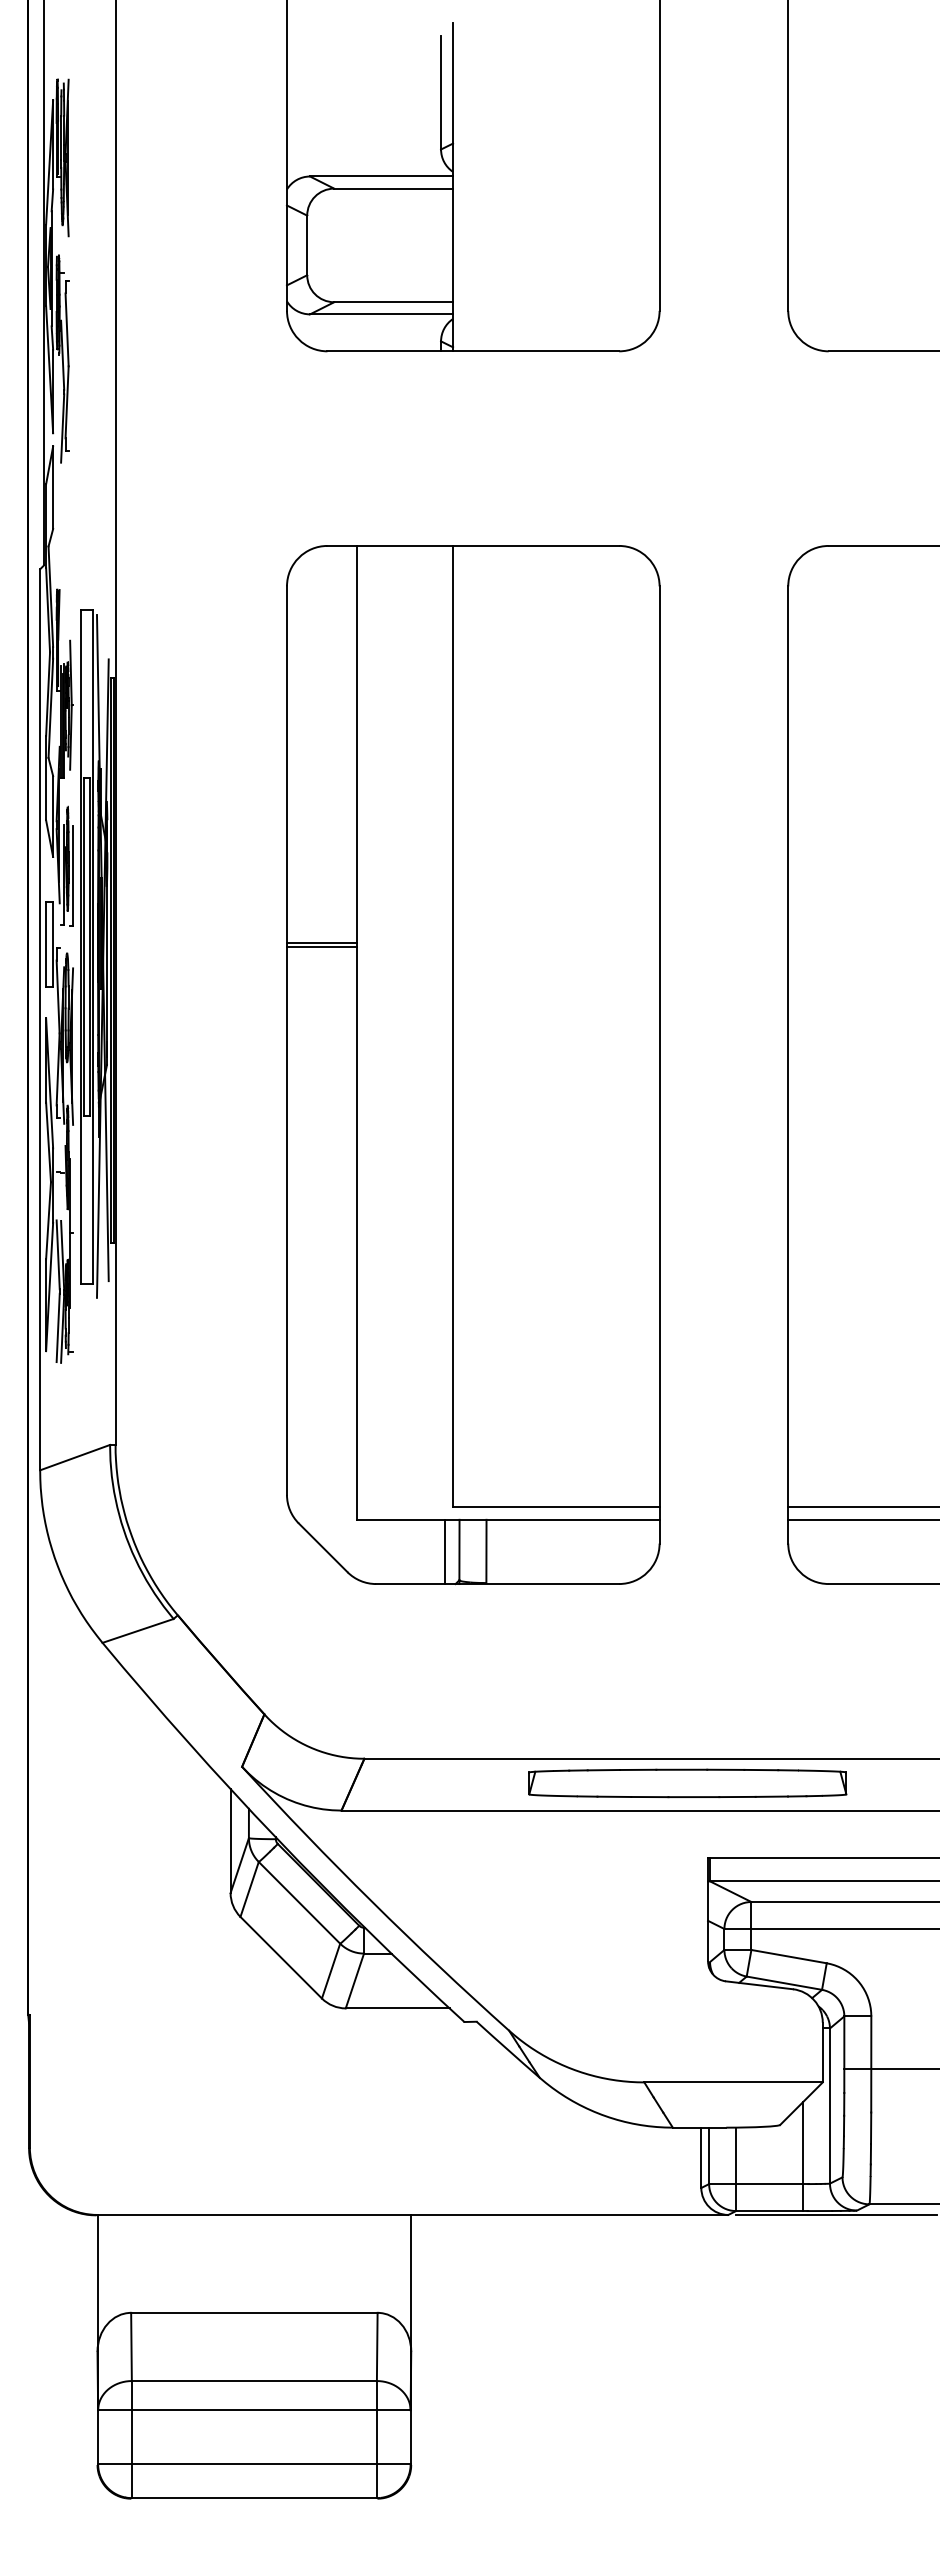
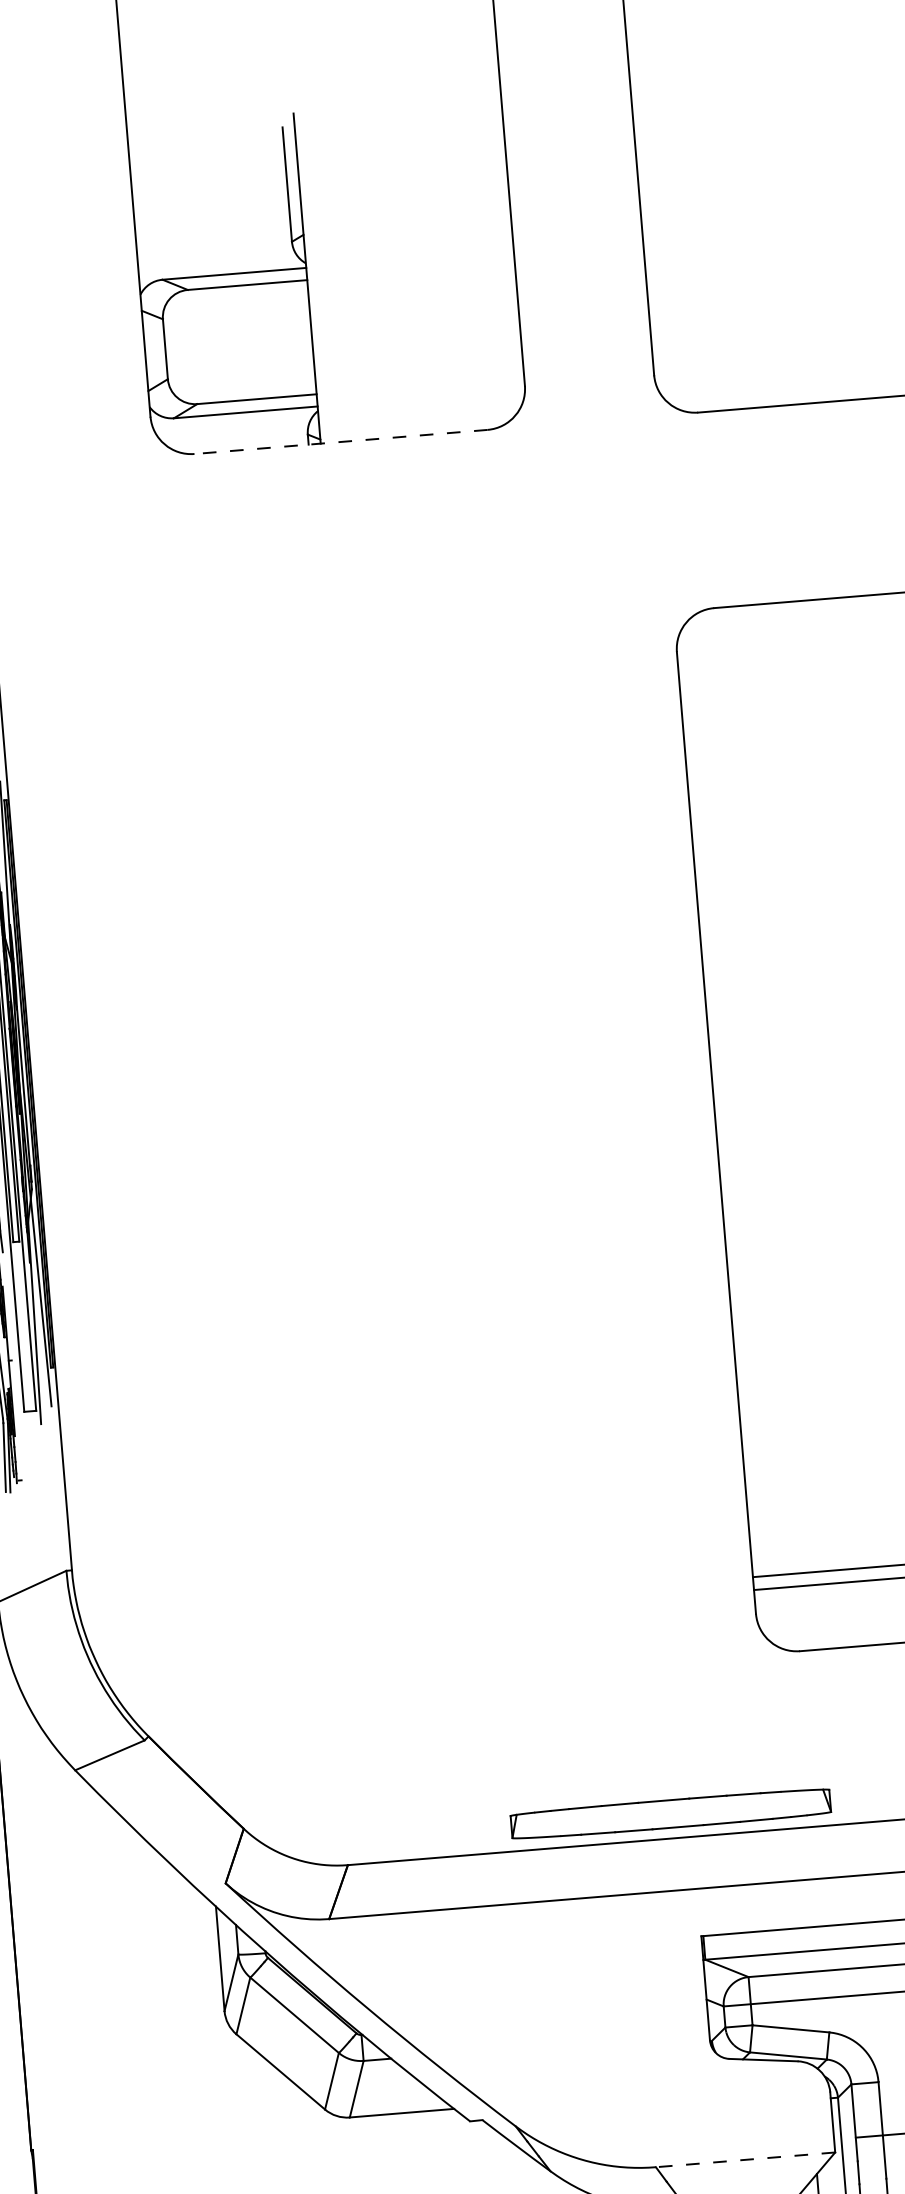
line: (473, 351) -> (341, 442), solid -> dashed
part: (473, 1065) -> (400, 1159), removed
part: (687, 1783) -> (670, 1814), moved
line: (733, 2082) -> (745, 2159), solid -> dashed

